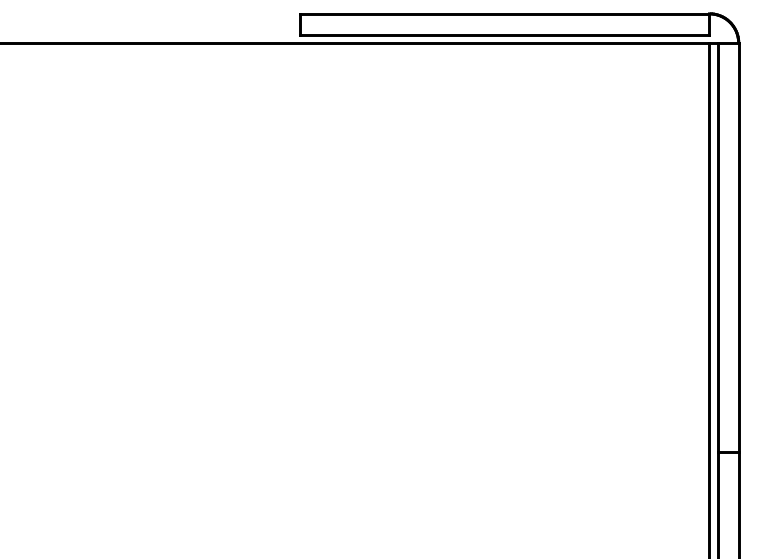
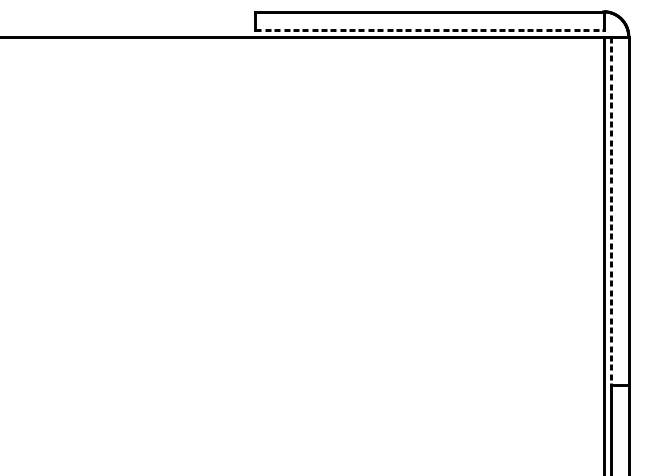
line: (504, 34) -> (429, 29), solid -> dashed
line: (717, 247) -> (610, 210), solid -> dashed

